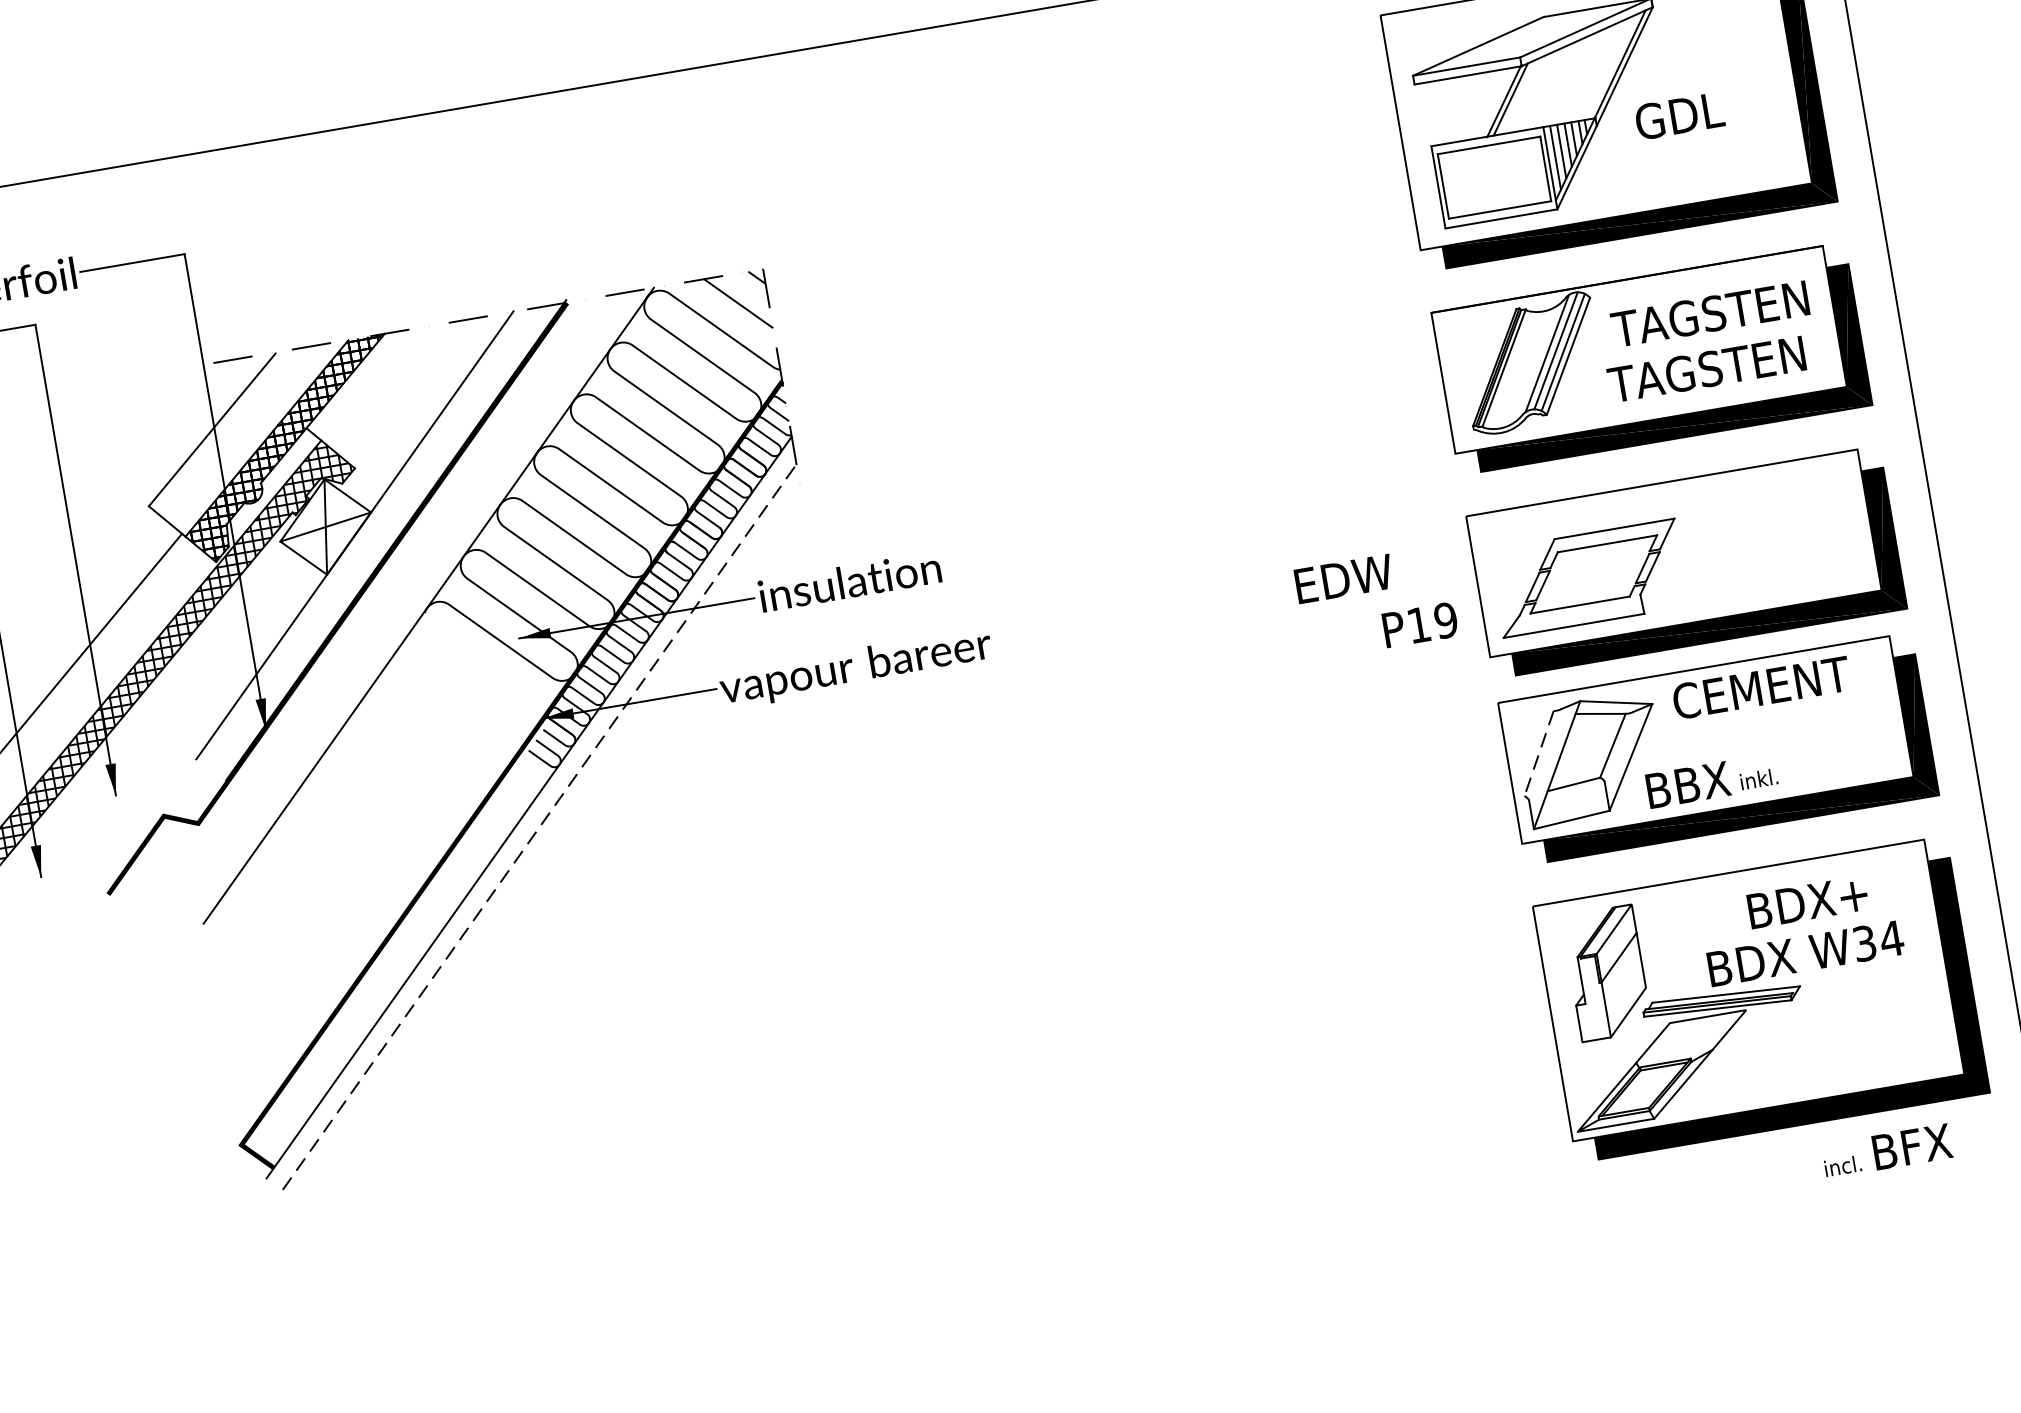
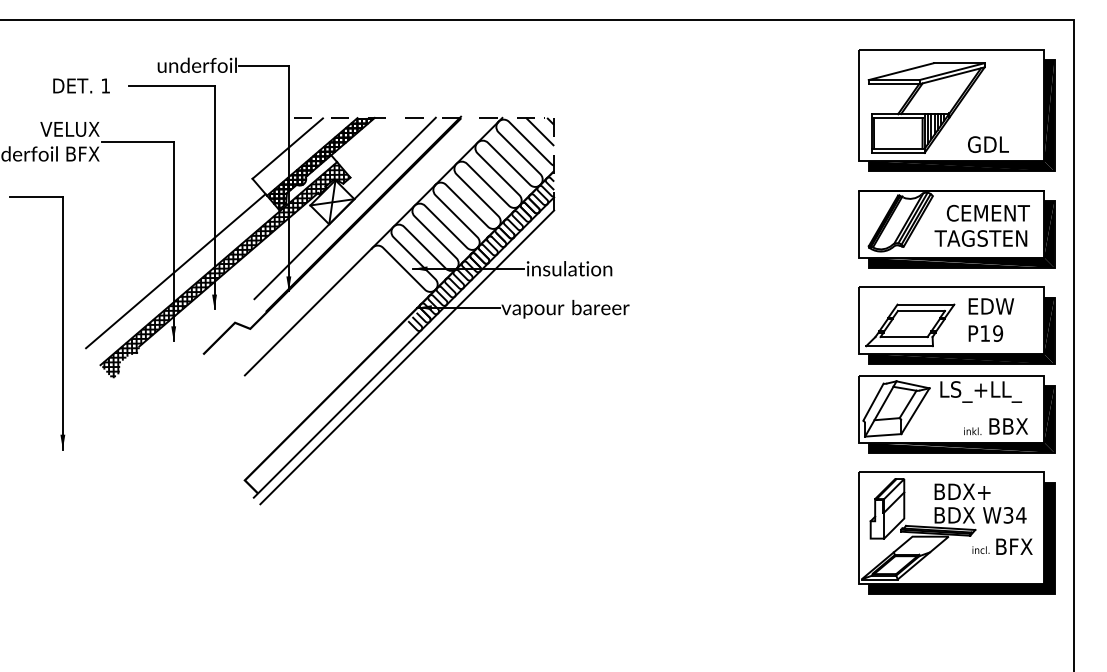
text: (1679, 115) -> (988, 144), moved
text: (1709, 312) -> (986, 212), TAGSTEN -> CEMENT
text: (1344, 579) -> (991, 306), moved
text: (1419, 624) -> (985, 333), moved
text: (1760, 692) -> (980, 391), CEMENT -> LS_+LL_
line: (1539, 754) -> (873, 402), dashed -> solid
text: (1687, 785) -> (1008, 426), moved
line: (540, 827) -> (407, 357), dashed -> solid
text: (1807, 901) -> (962, 491), moved
text: (1887, 1150) -> (1002, 546), moved

